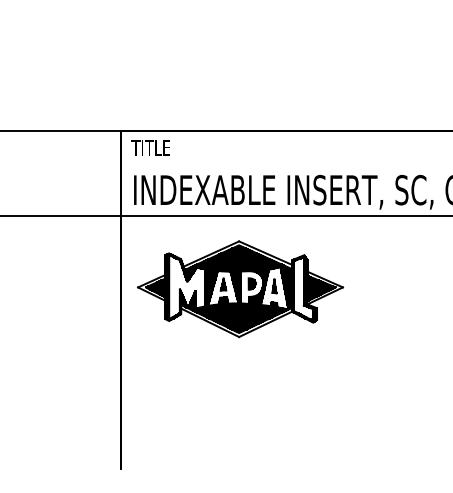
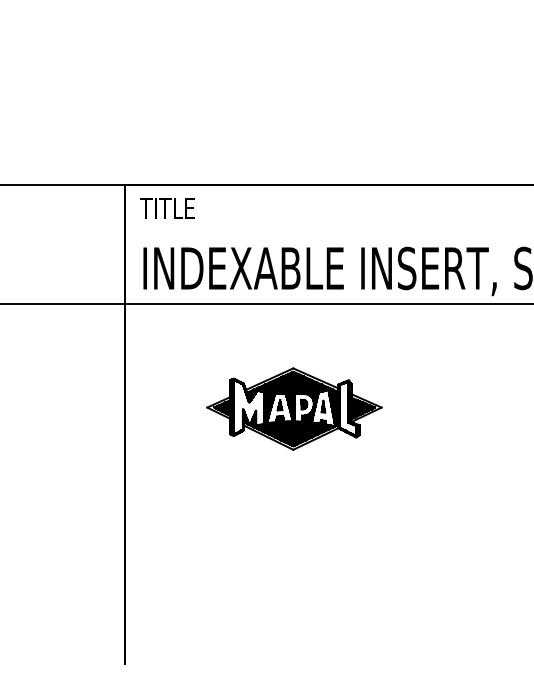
part: (240, 289) -> (294, 409), size x0.6

